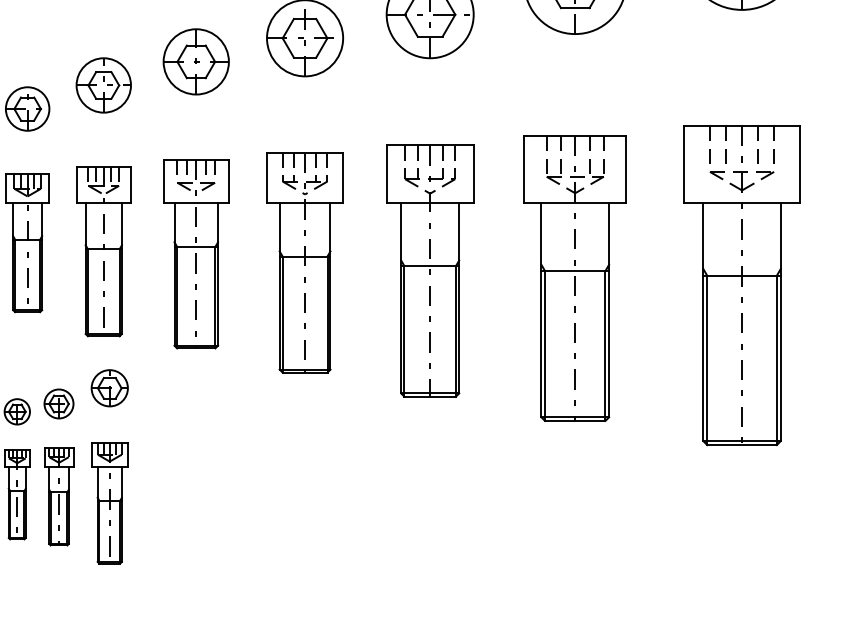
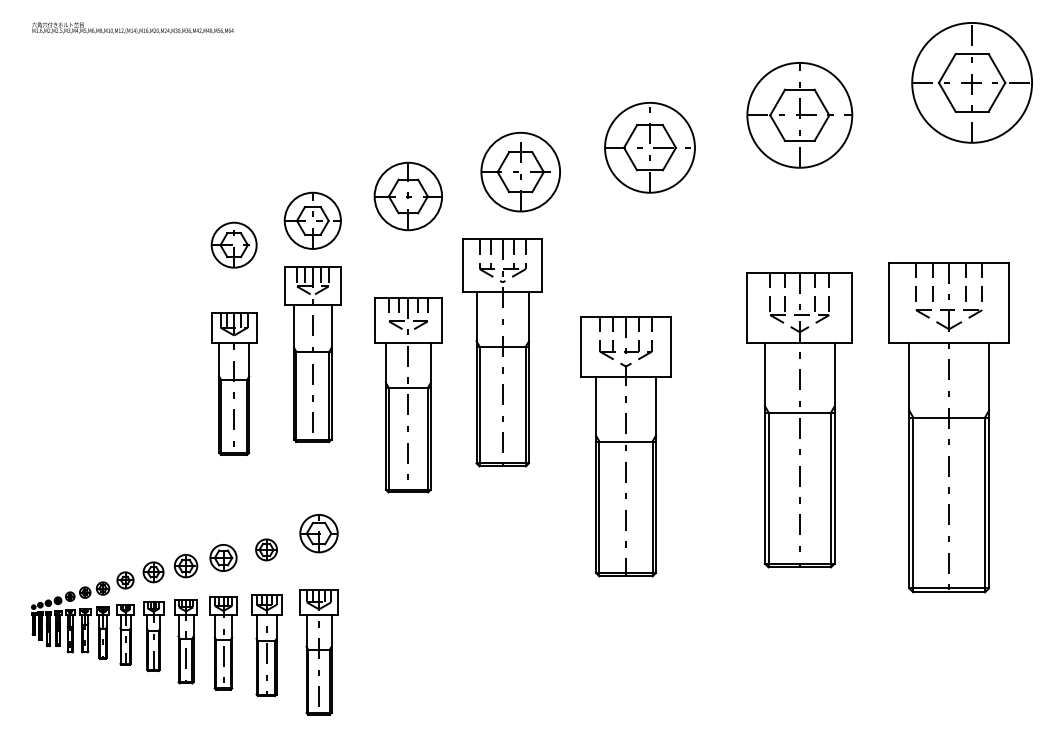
part: (103, 251) -> (312, 354), moved
part: (304, 262) -> (502, 352), moved
part: (429, 270) -> (625, 446), moved
part: (741, 285) -> (948, 427), moved
part: (58, 403) -> (266, 549), size x0.7

